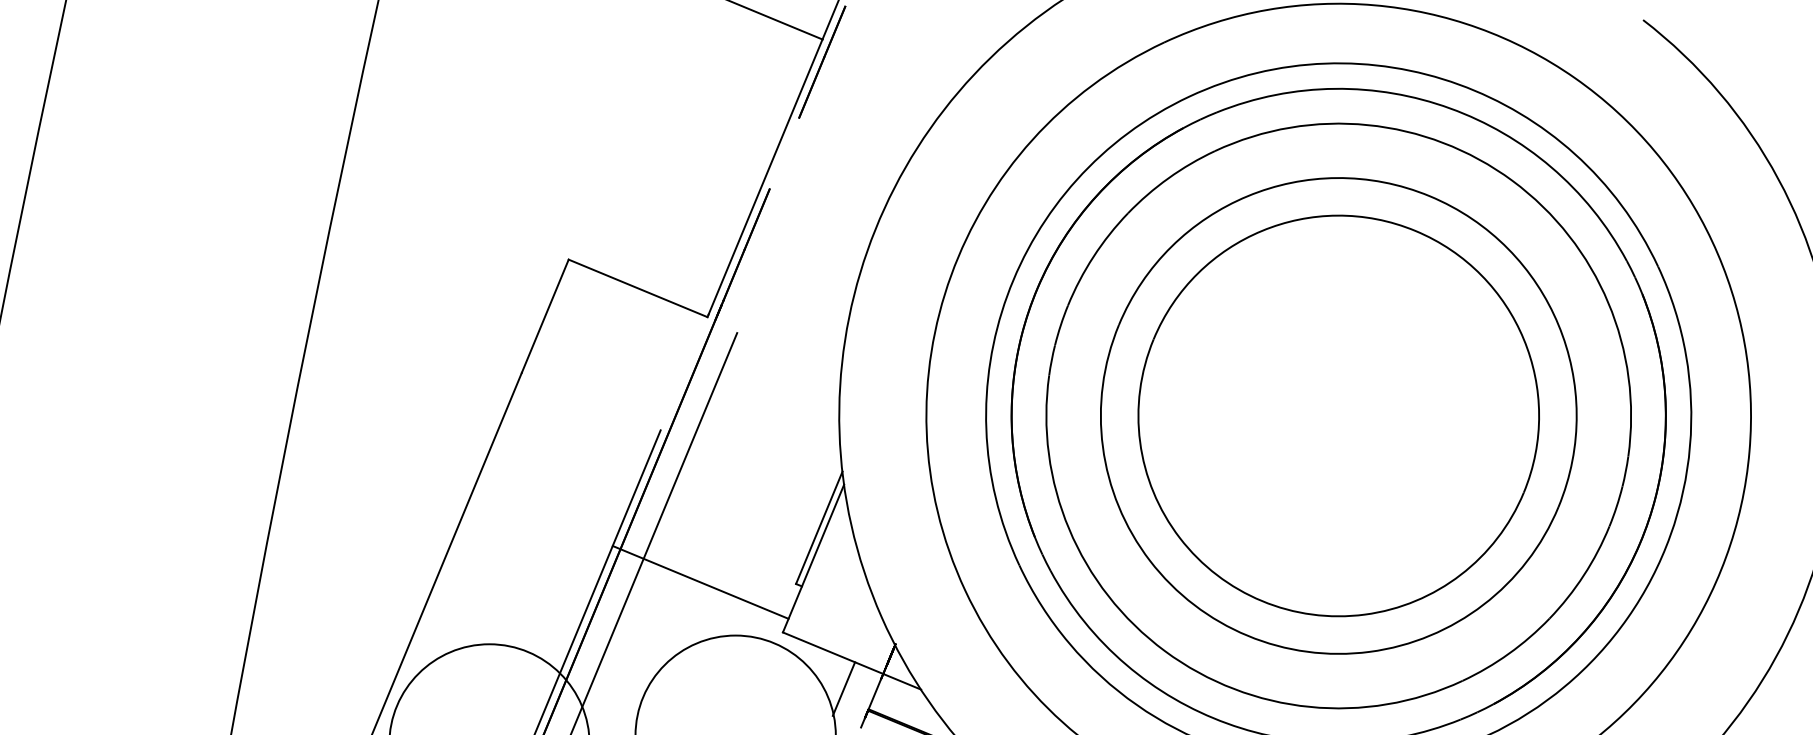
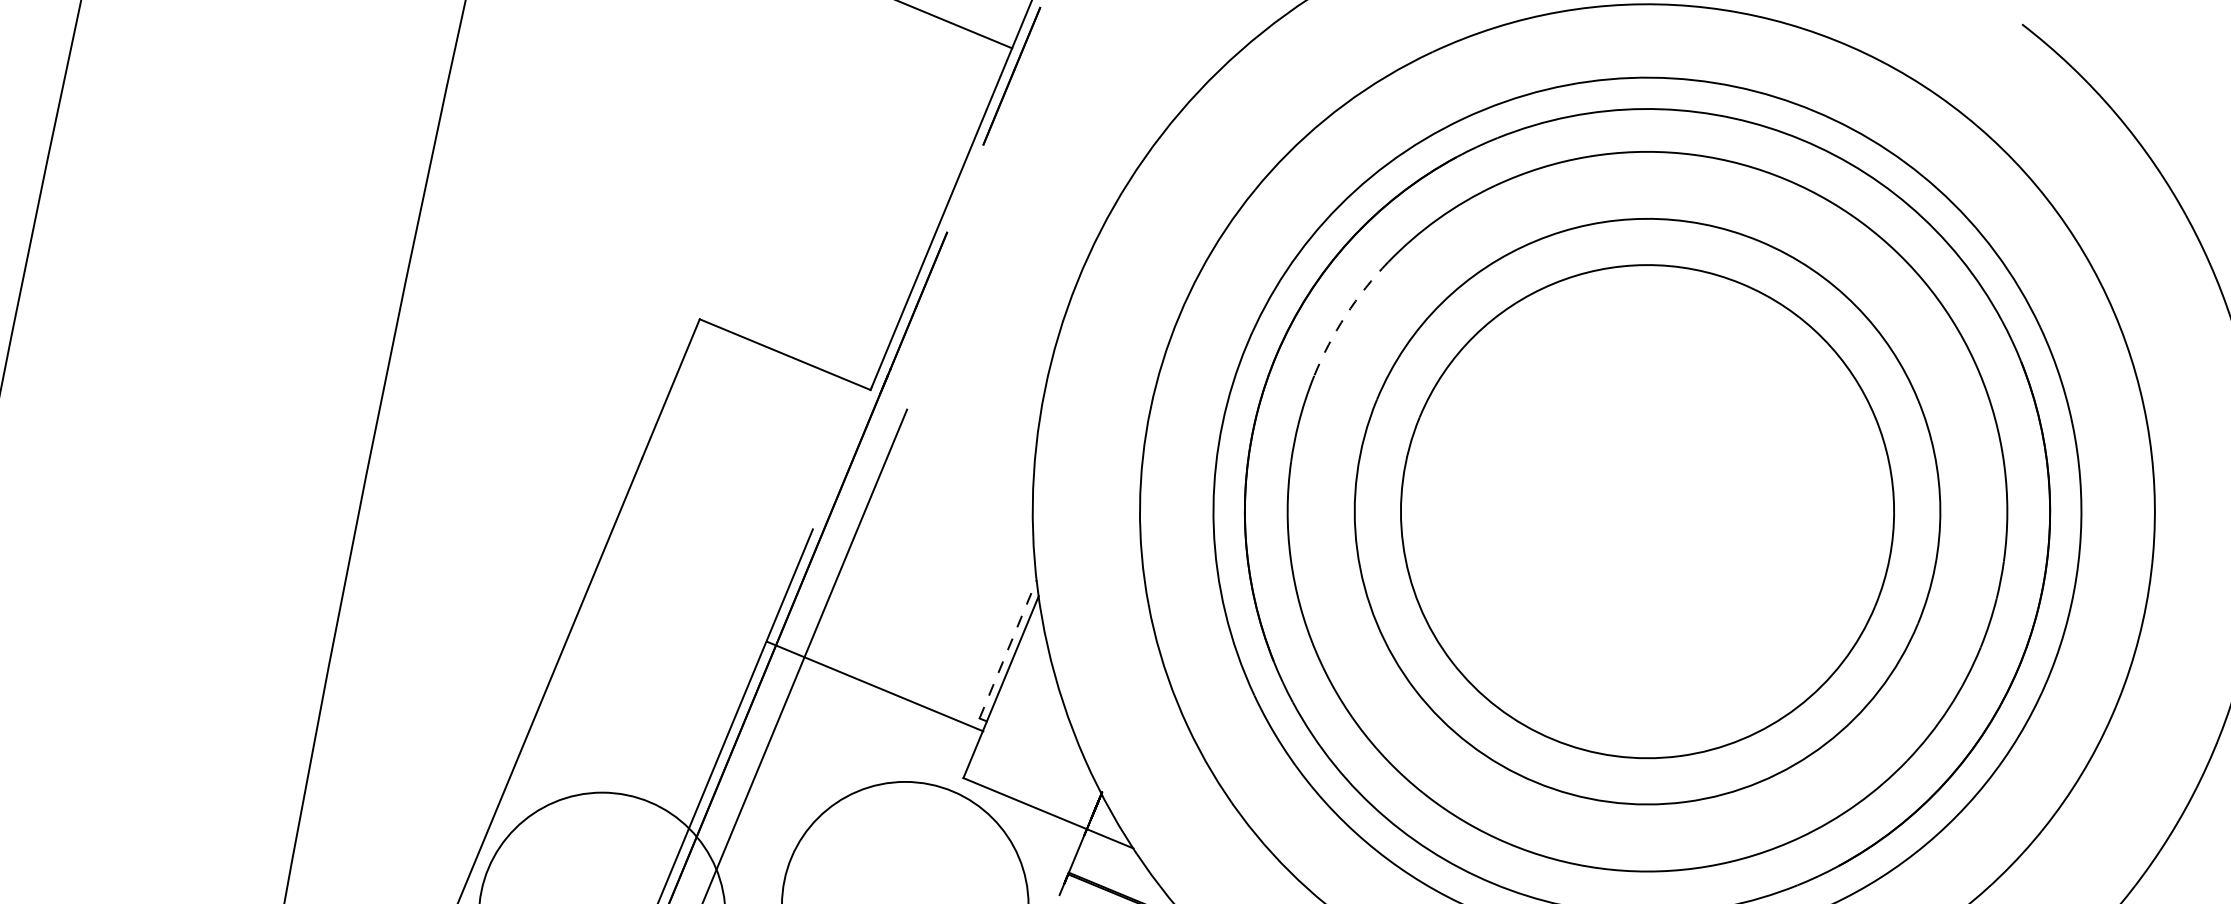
arc: (1093, 256) -> (1345, 315), solid -> dashed
line: (819, 527) -> (1008, 649), solid -> dashed
line: (700, 582) -> (875, 686), moved
line: (843, 688) -> (1038, 847), removed

